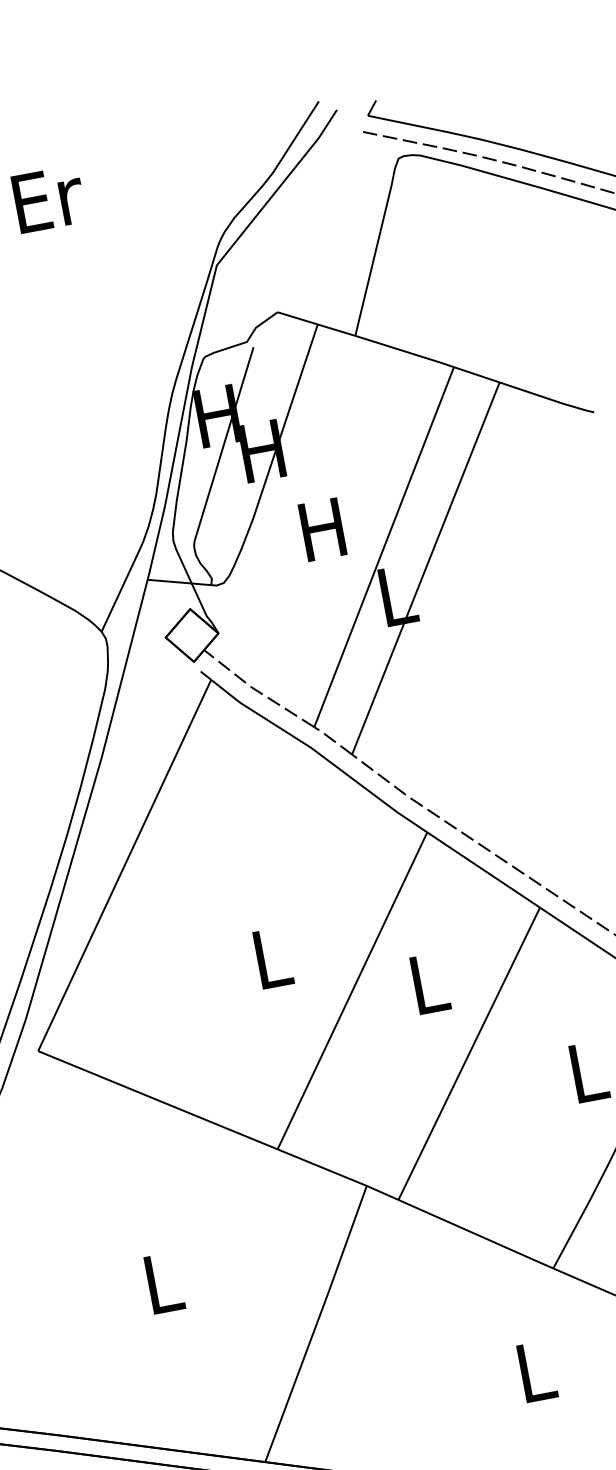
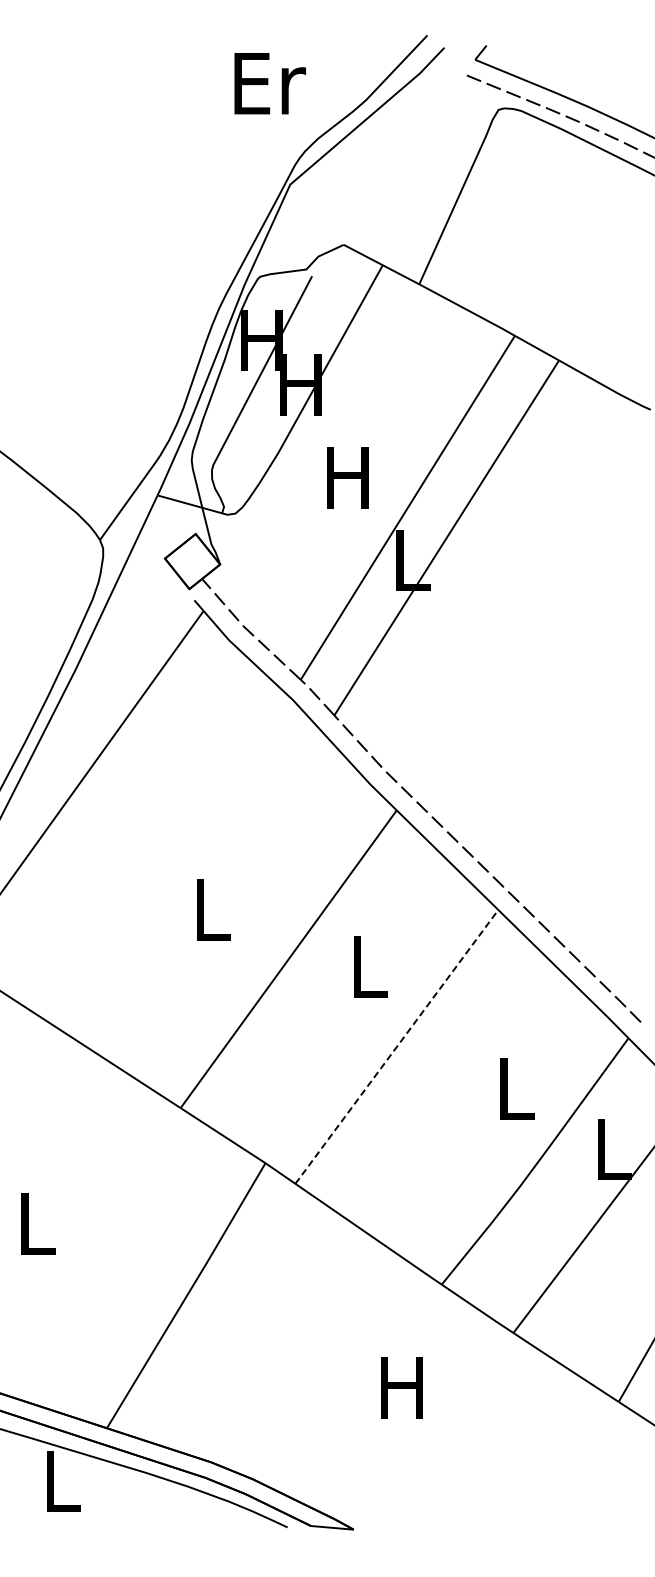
text: (49, 198) -> (270, 83), moved
line: (469, 1053) -> (397, 1046), solid -> dashed
text: (533, 1371) -> (401, 1387), L -> H

